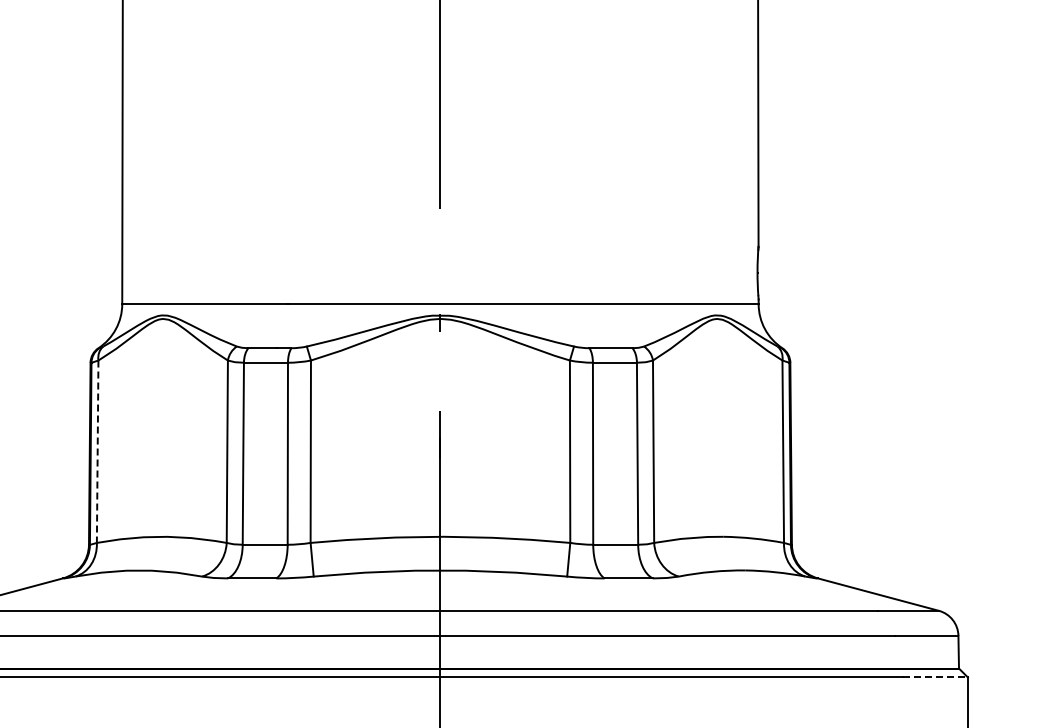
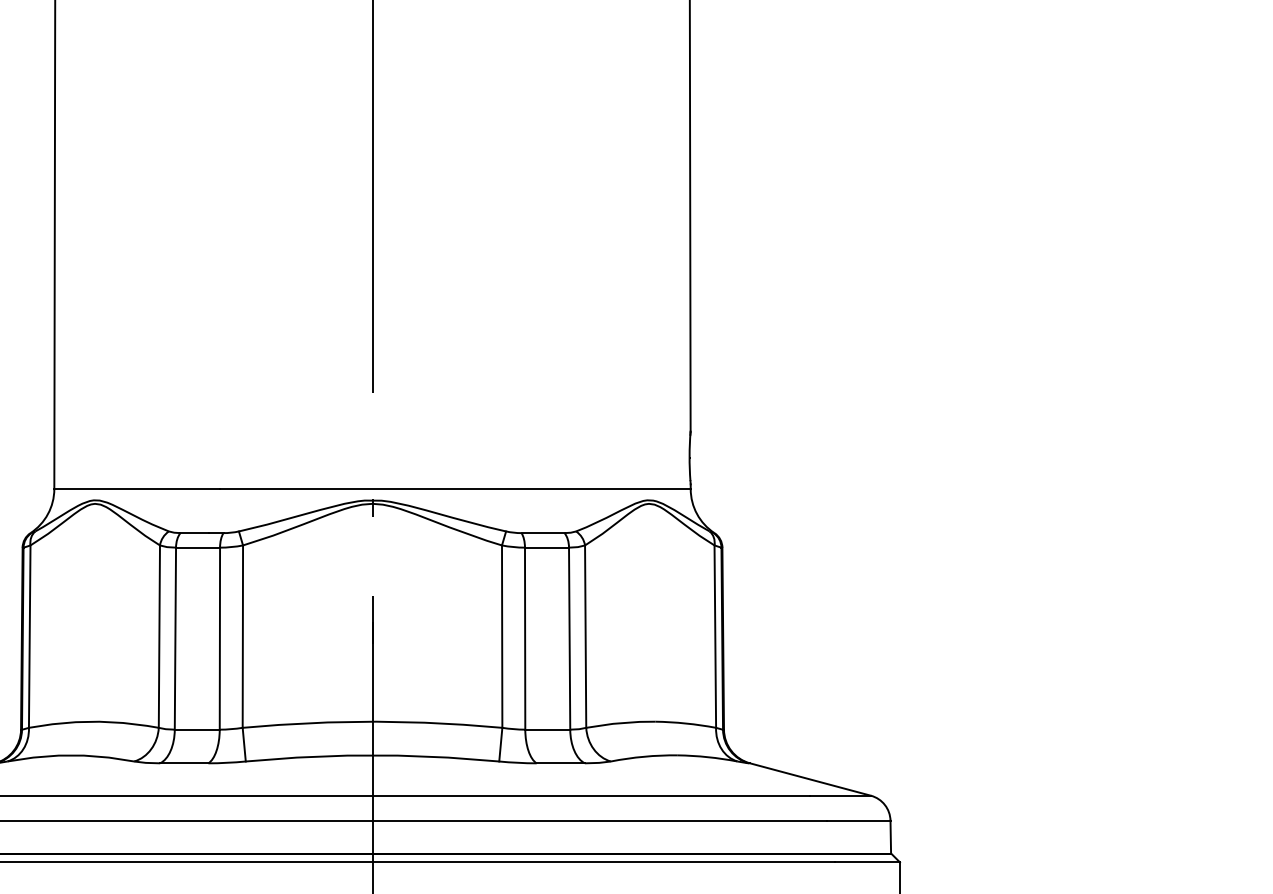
line: (97, 452) -> (29, 637), dashed -> solid
line: (936, 677) -> (868, 862), dashed -> solid

